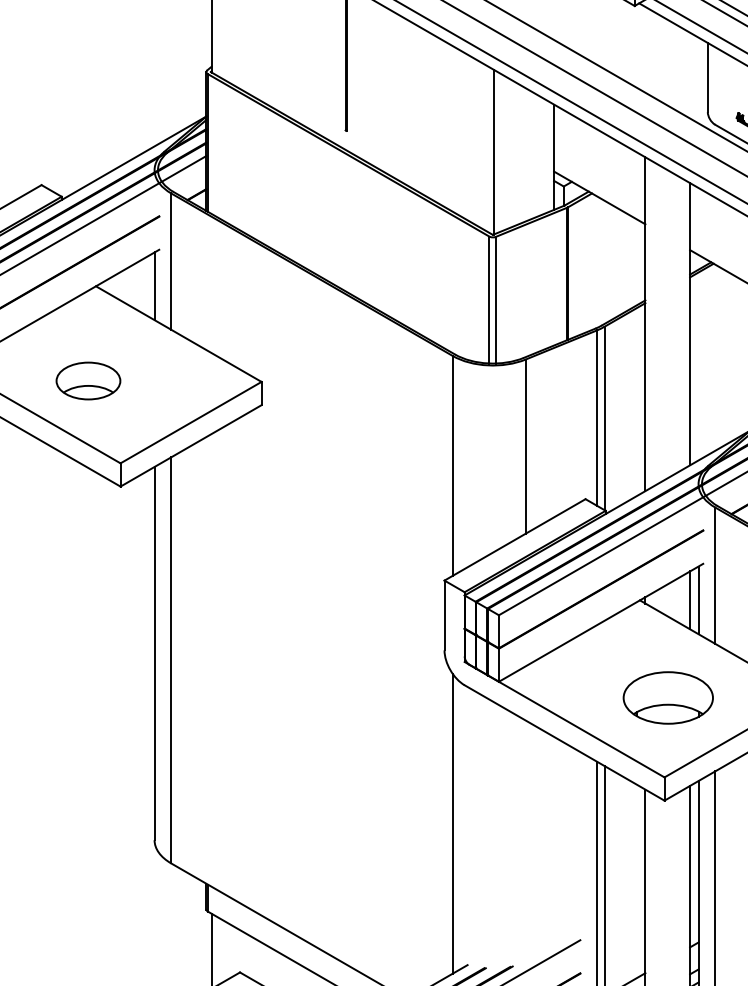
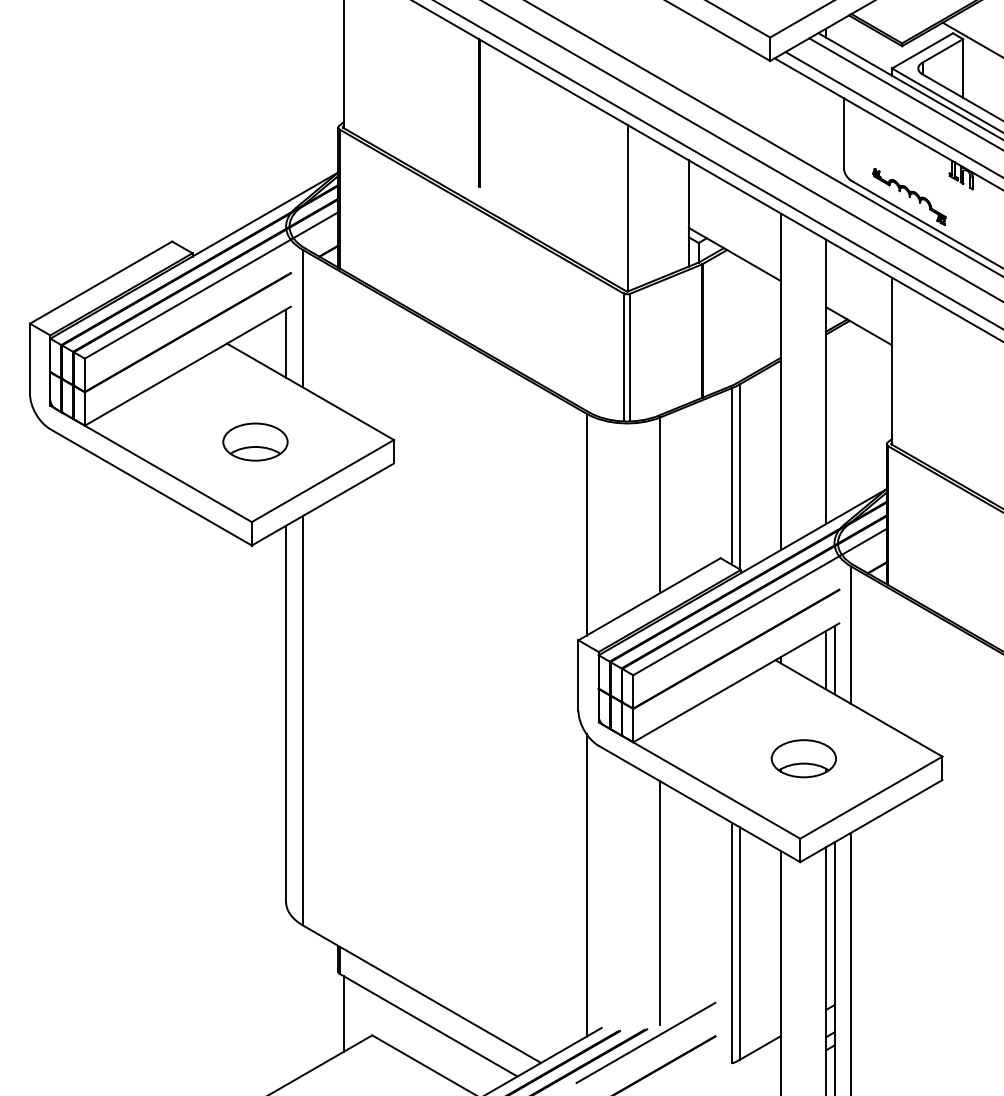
part: (88, 380) -> (255, 441), moved
part: (667, 697) -> (803, 758), size x0.71
line: (525, 841) -> (660, 903), added

